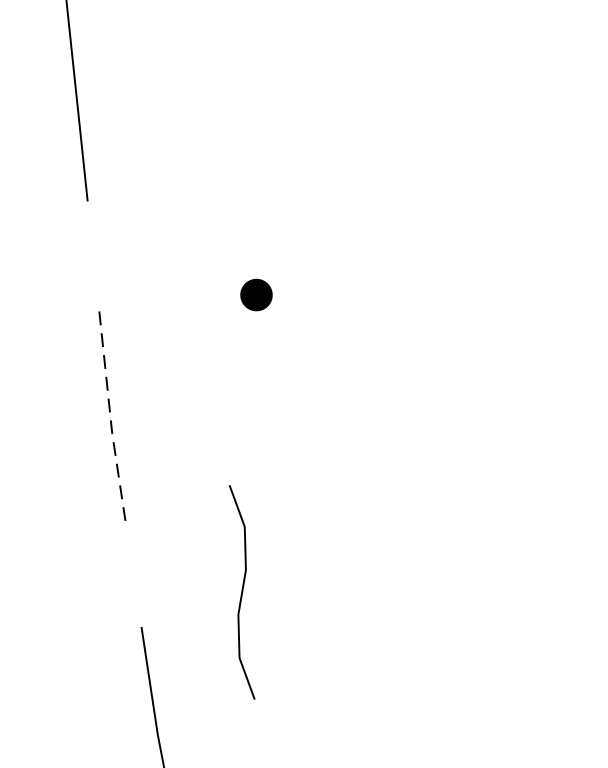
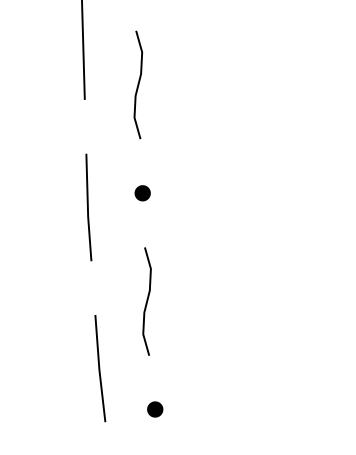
curve: (191, 162) -> (138, 84), added
part: (256, 295) -> (142, 193), moved
line: (109, 416) -> (87, 208), dashed -> solid

